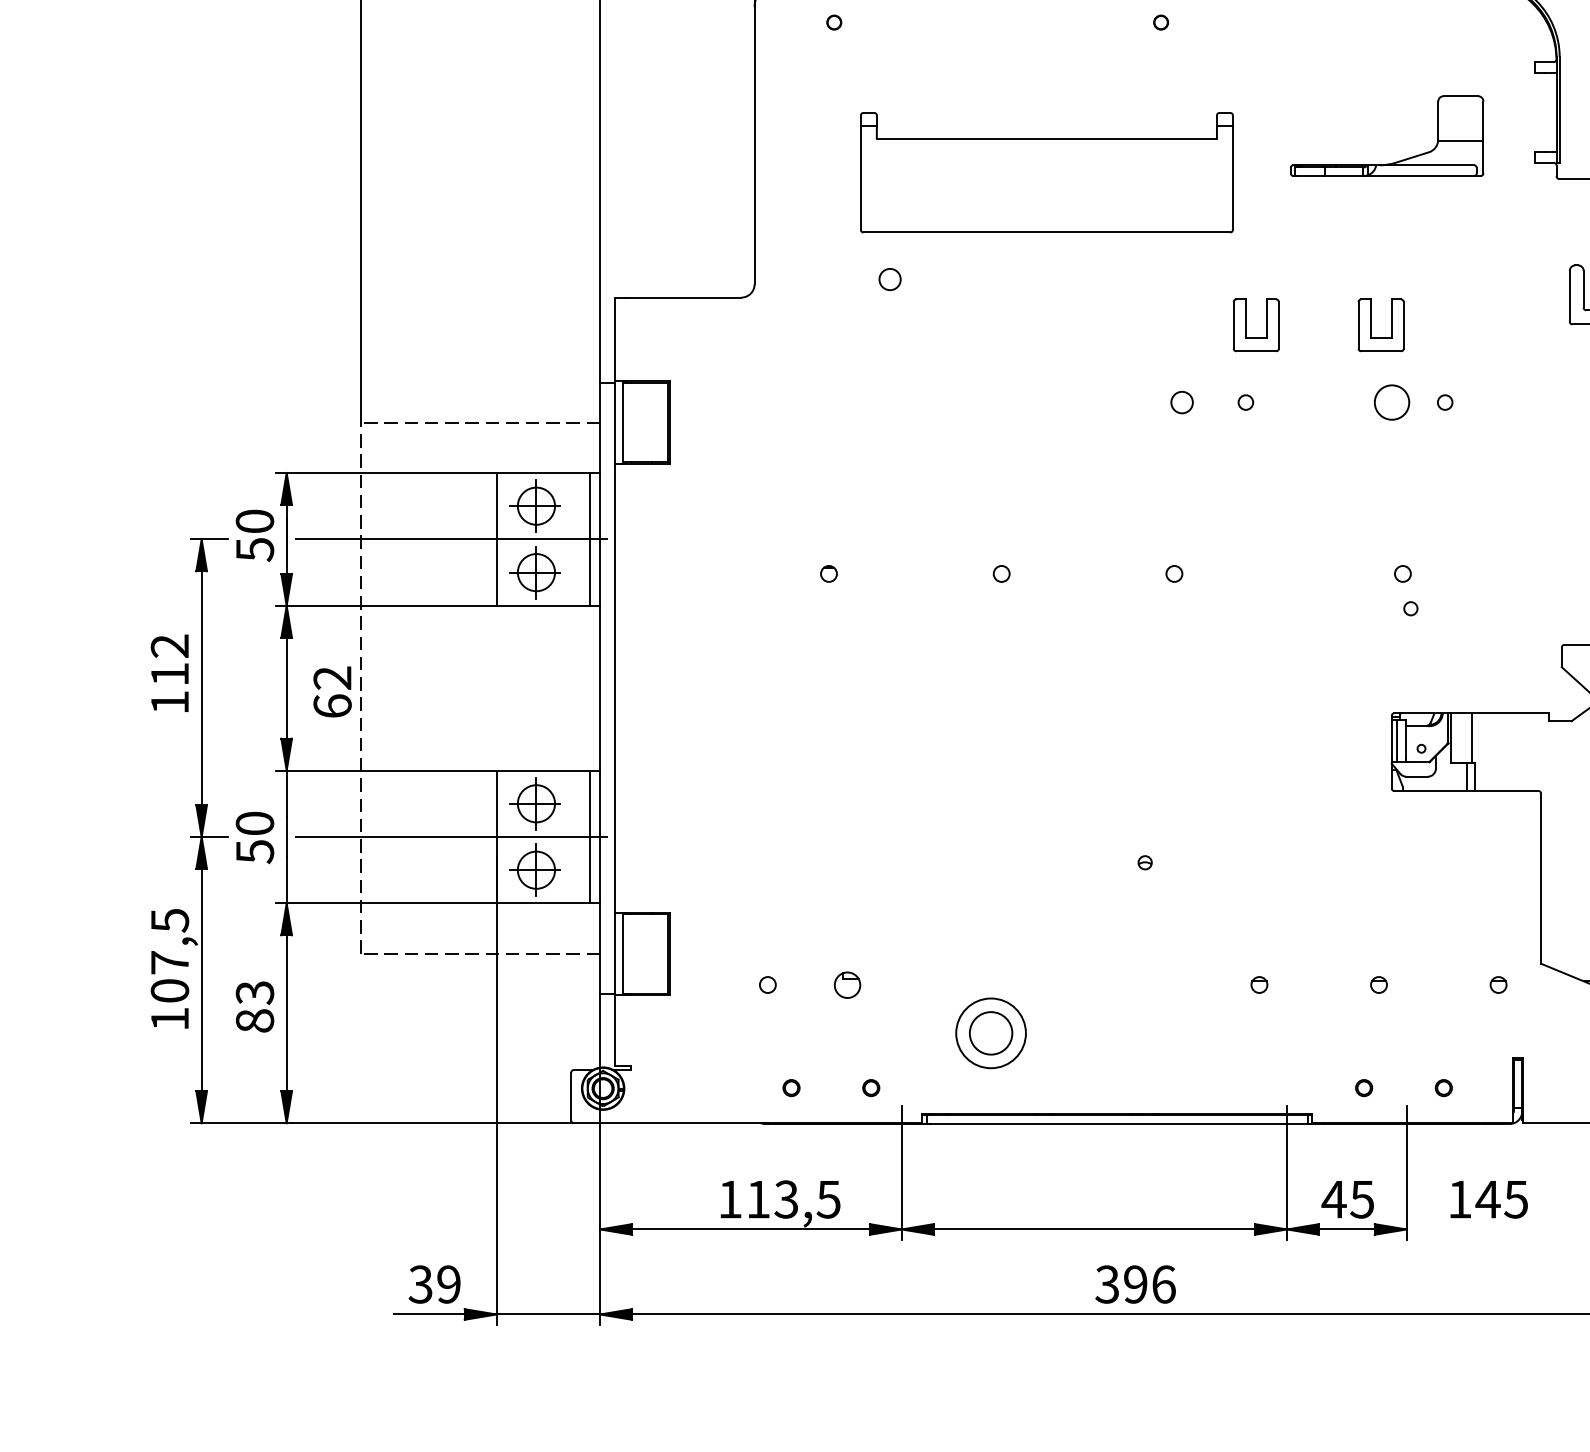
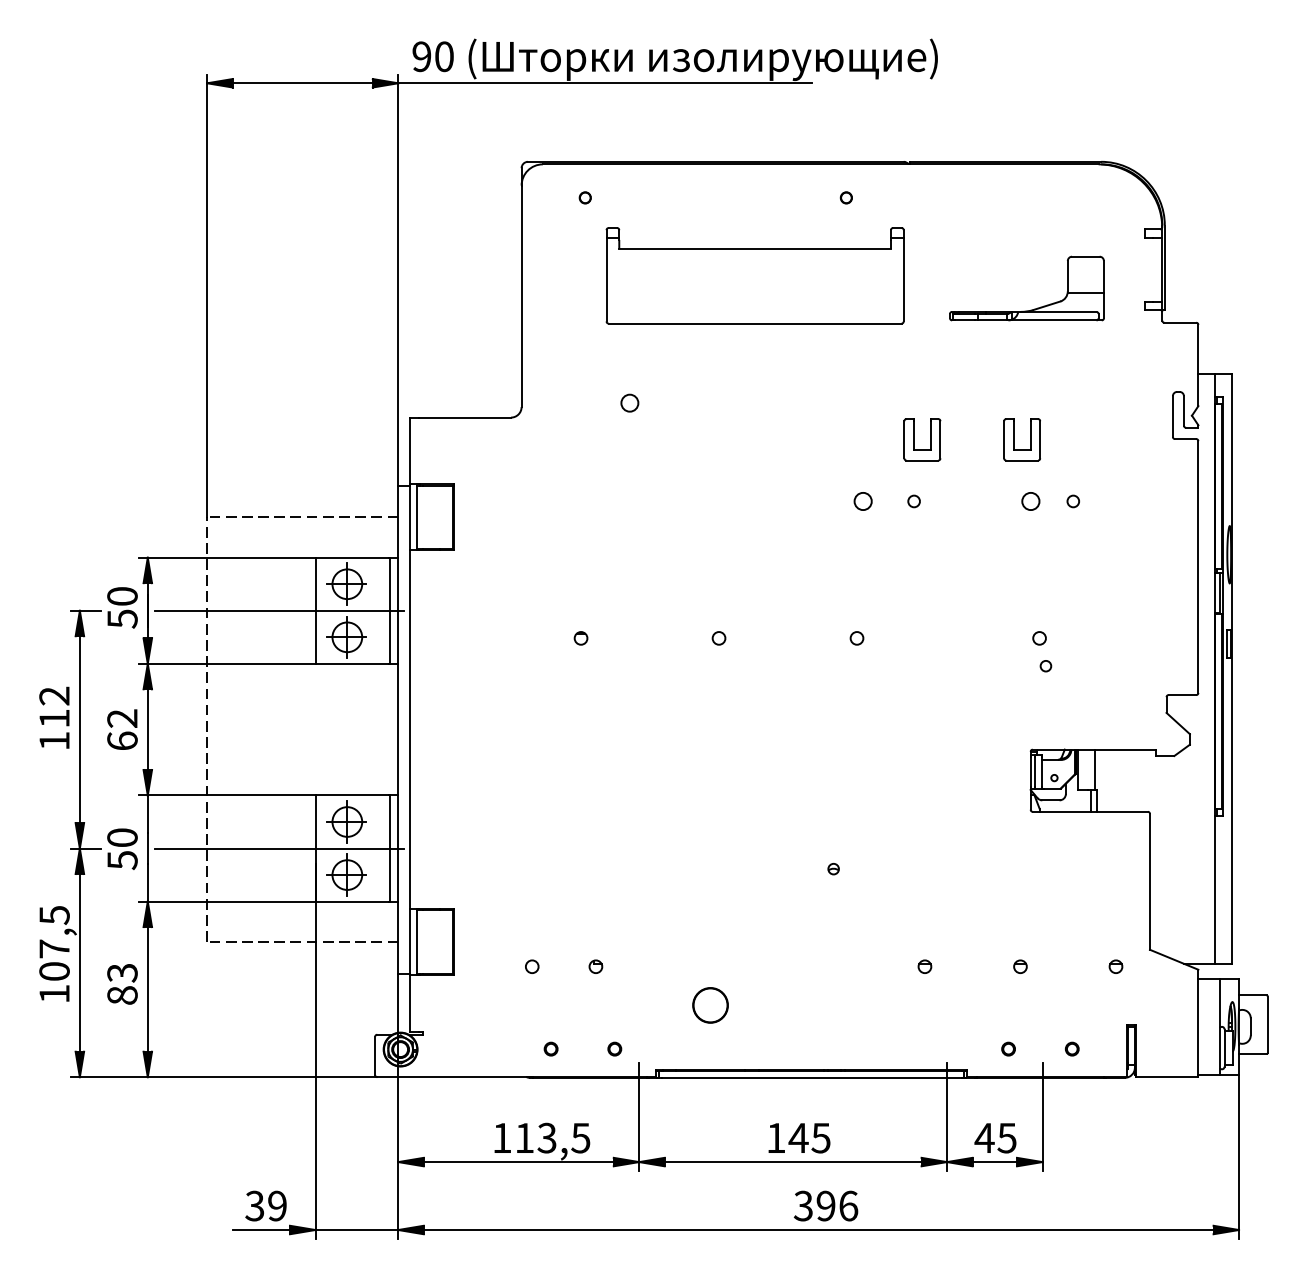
part: (1046, 172) -> (754, 275), moved
circle: (1391, 402) -> (1030, 501), size x0.62
text: (332, 691) -> (122, 729), moved
part: (847, 984) -> (595, 966), size x0.62
circle: (991, 1033) -> (710, 1005), size x0.62
text: (1489, 1199) -> (799, 1138), moved

